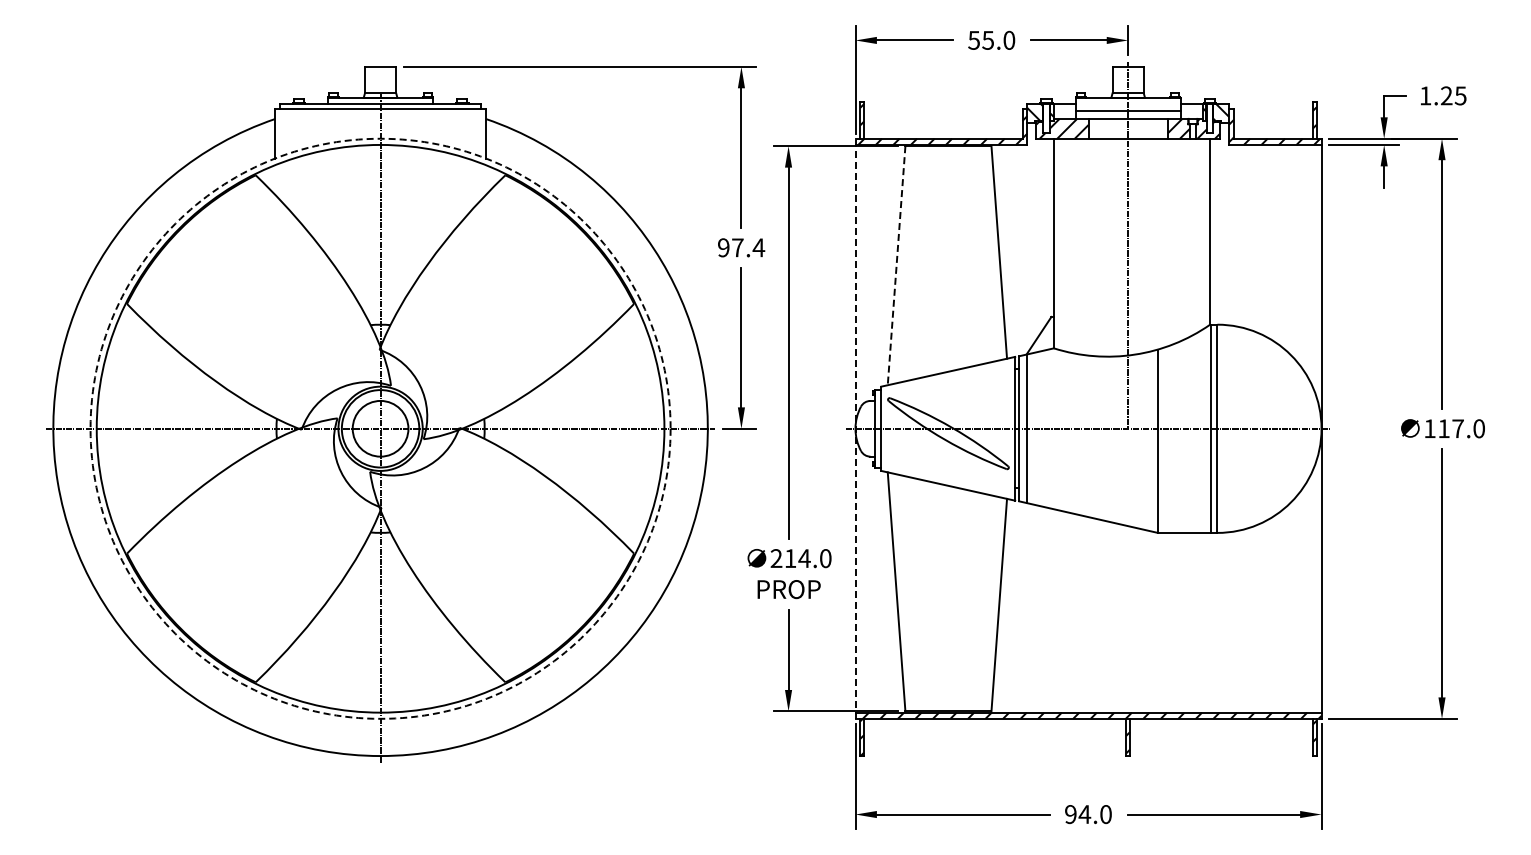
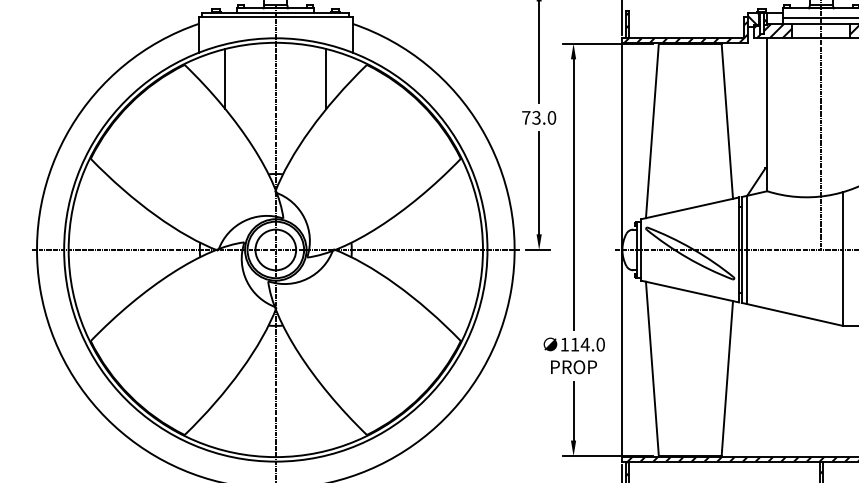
line: (311, 194) -> (225, 78), added
line: (450, 194) -> (326, 78), added
text: (741, 247) -> (539, 117), 97.4 -> 73.0
line: (896, 265) -> (652, 130), dashed -> solid
circle: (380, 428) -> (275, 249), dashed -> solid
line: (855, 428) -> (622, 249), dashed -> solid
text: (776, 558) -> (564, 344), 214.0 -> 114.0

